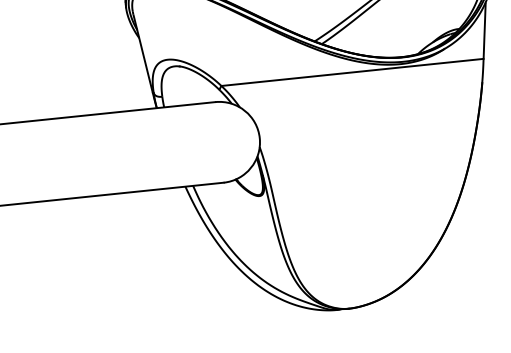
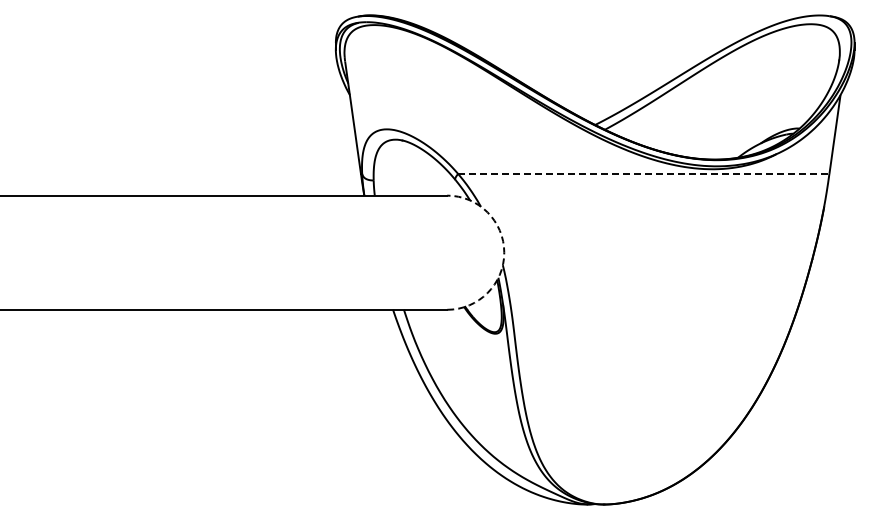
line: (352, 72) -> (643, 173), solid -> dashed
arc: (259, 138) -> (504, 252), solid -> dashed

